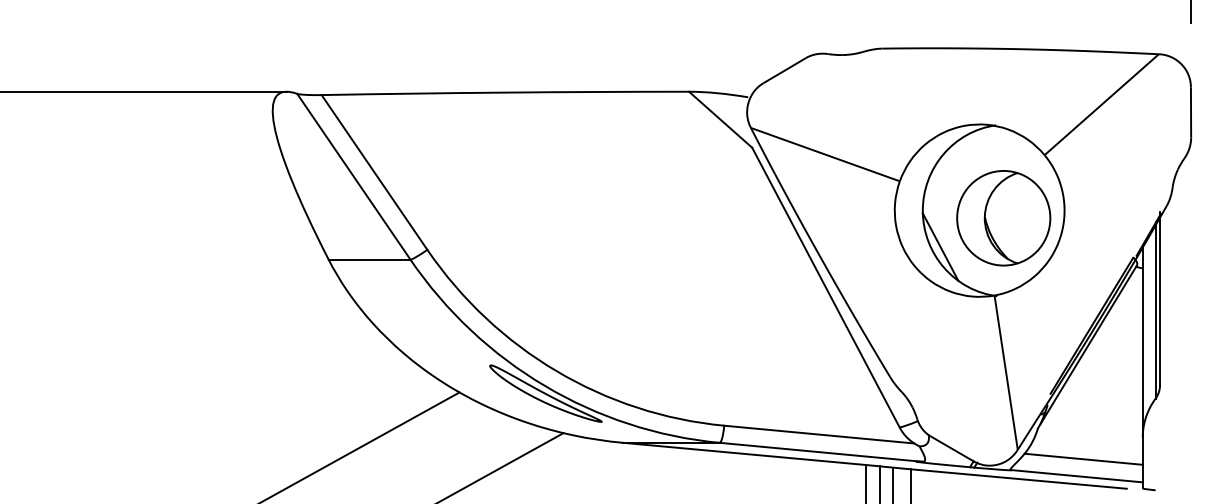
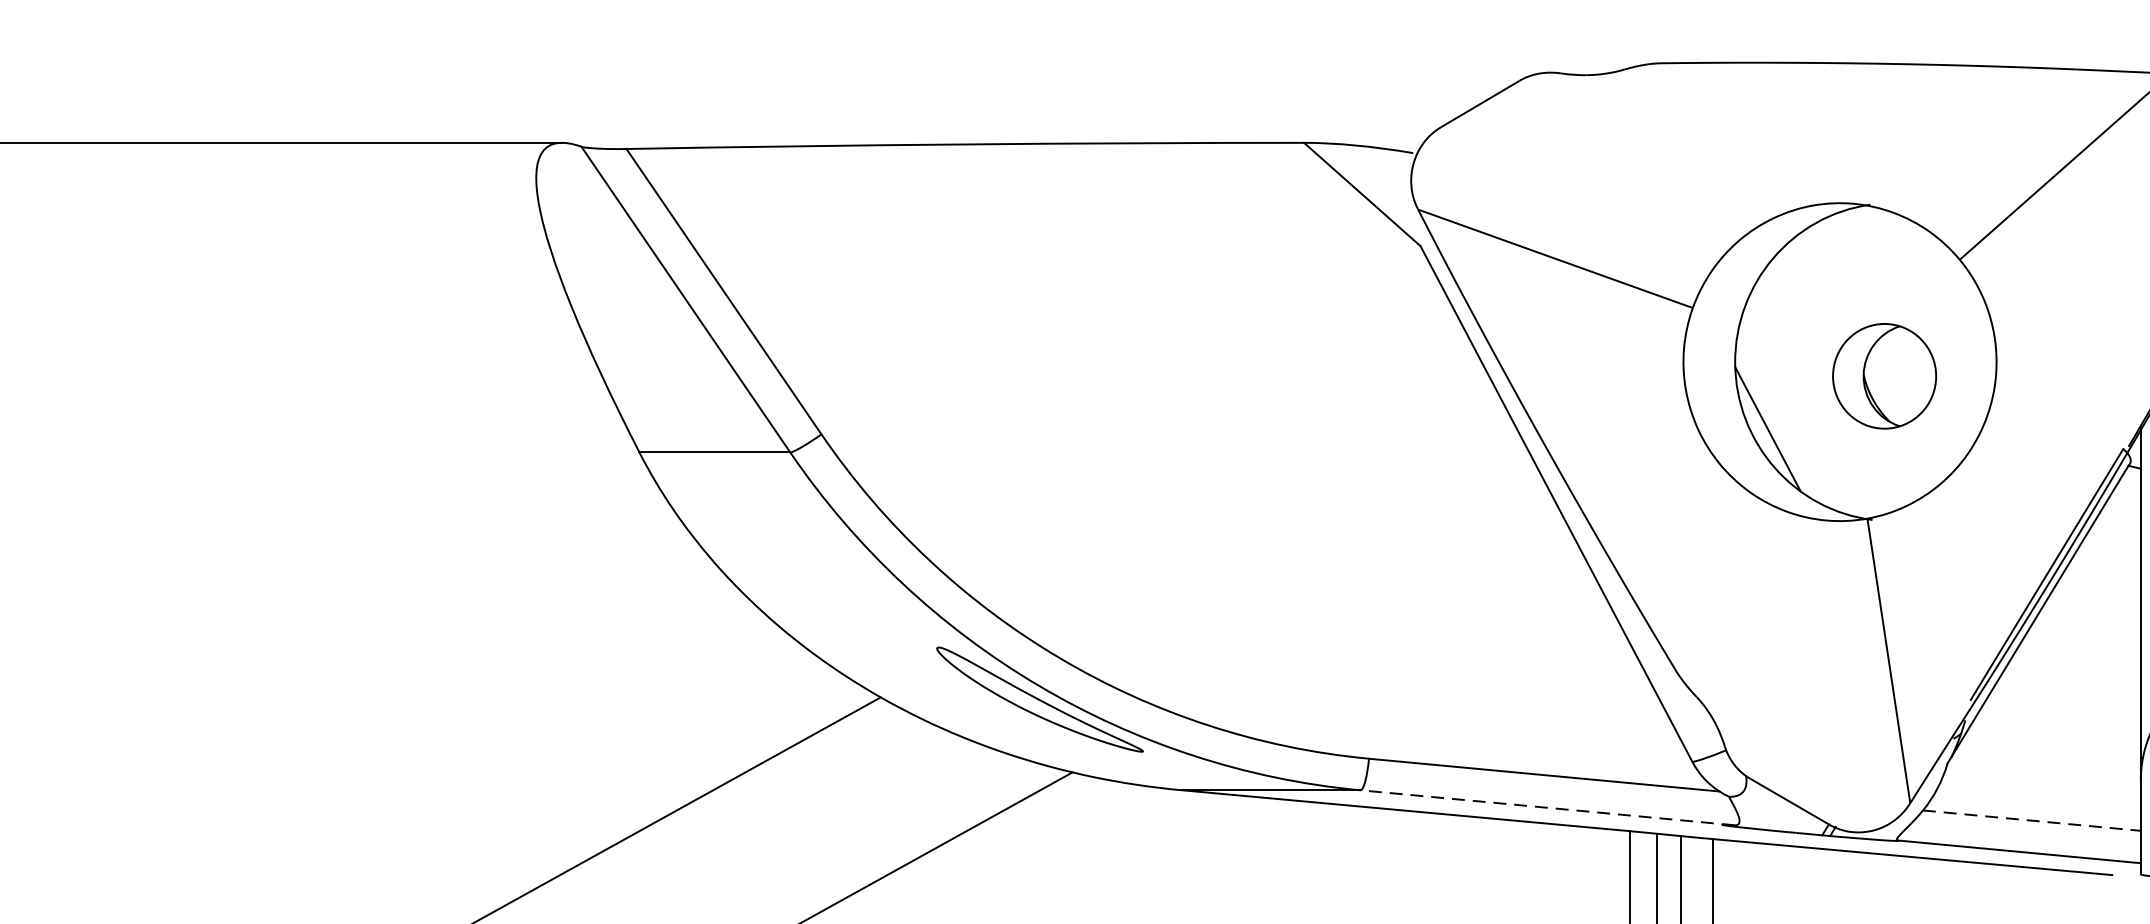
part: (1003, 218) -> (1883, 376), size x0.6
line: (821, 452) -> (1548, 808), solid -> dashed
line: (1084, 459) -> (2033, 821), solid -> dashed

